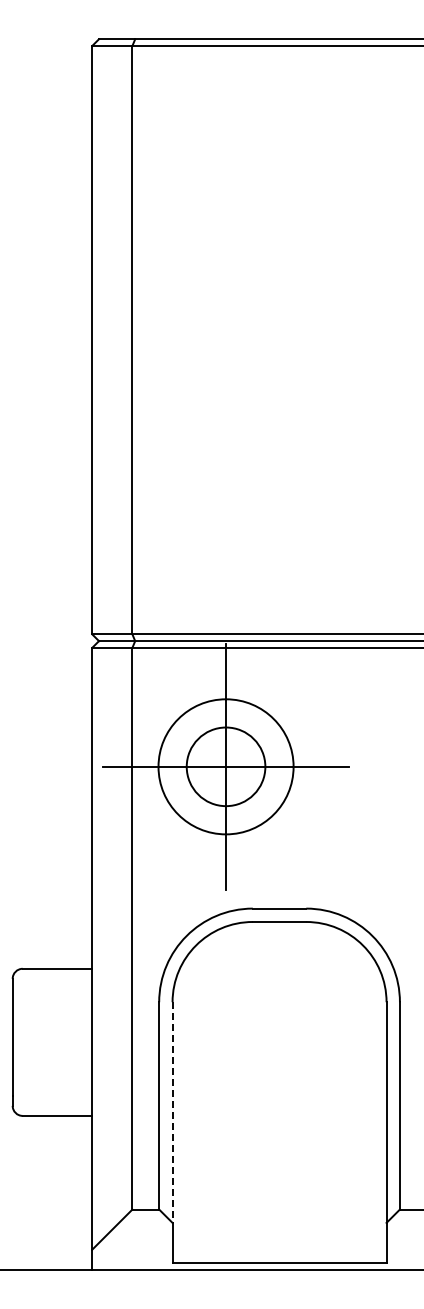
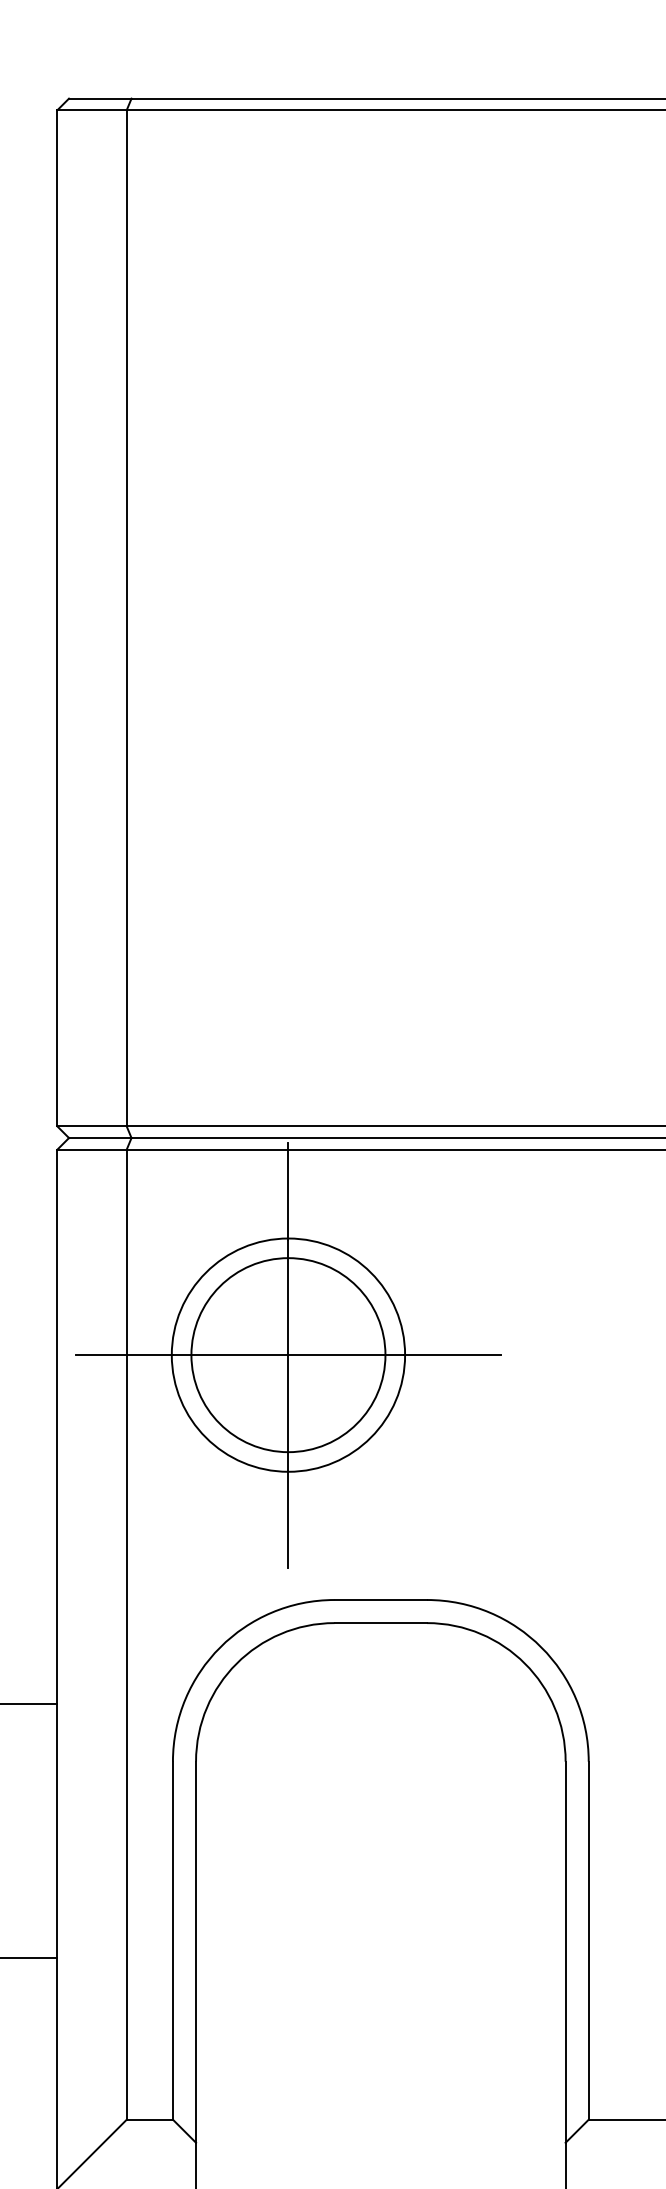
circle: (225, 766) -> (287, 1354), size x1.43
line: (172, 1113) -> (195, 1953), dashed -> solid

